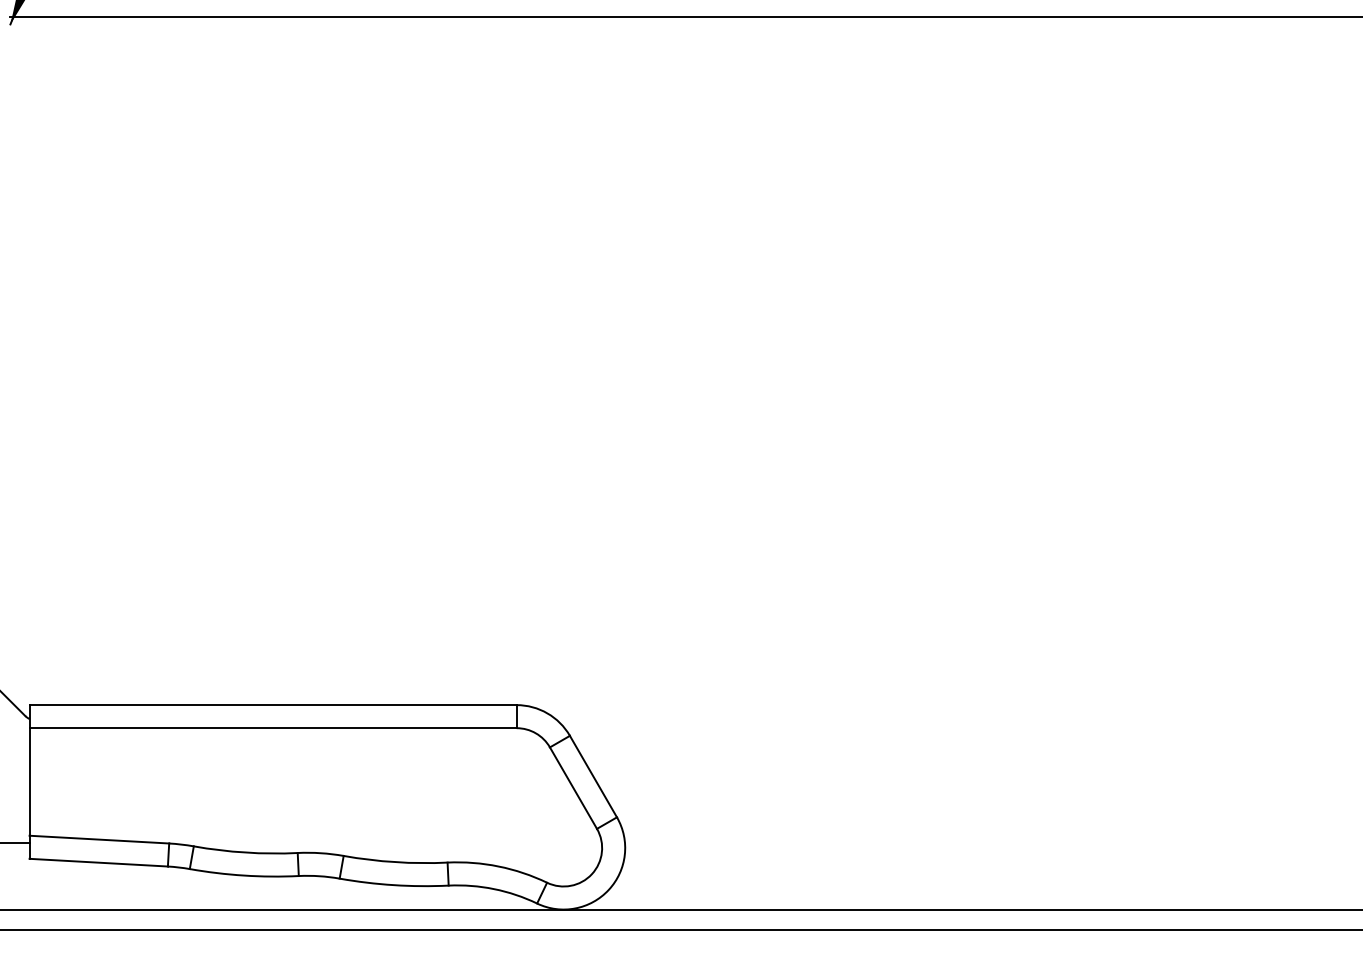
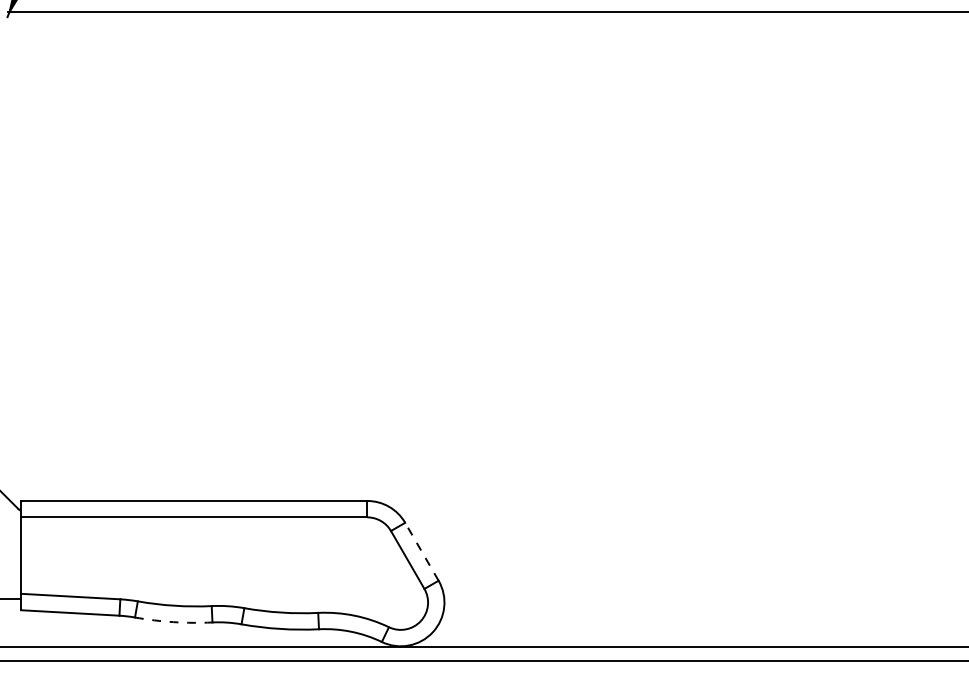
line: (593, 776) -> (421, 551), solid -> dashed
arc: (244, 875) -> (173, 622), solid -> dashed

